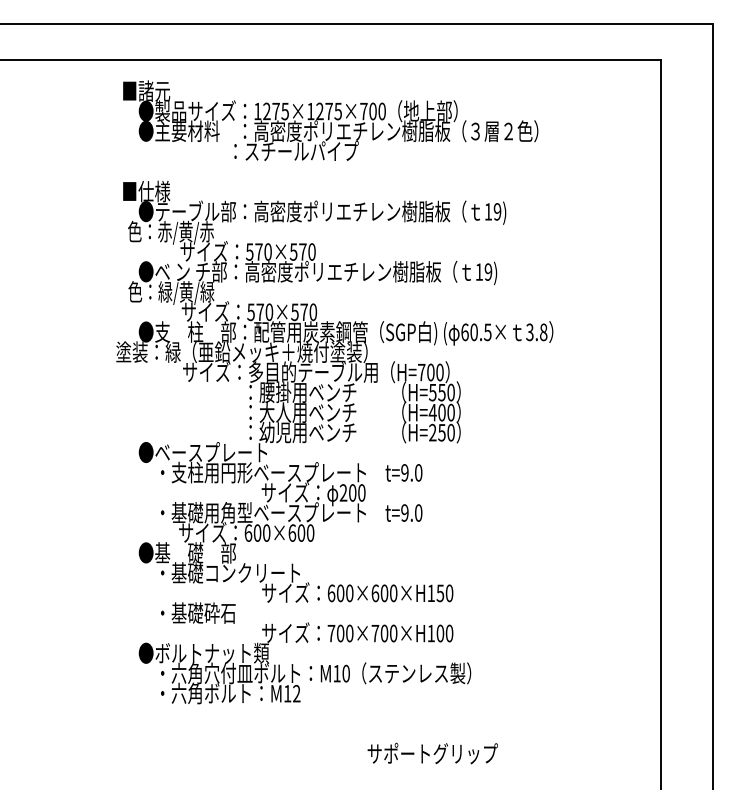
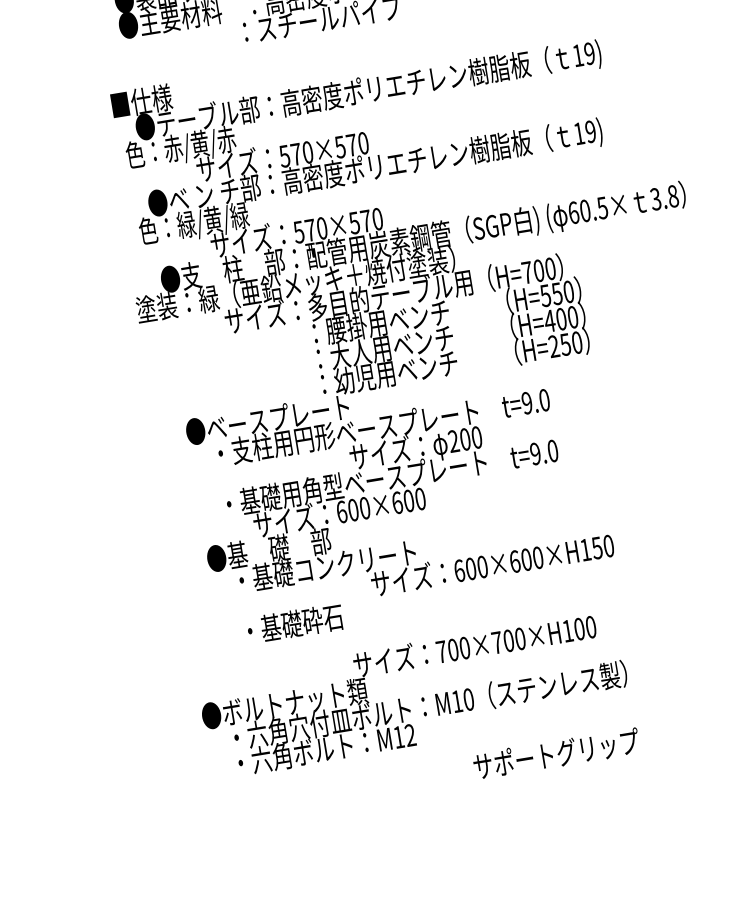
text: (304, 663) -> (413, 695), moved
text: (432, 753) -> (556, 753), moved

